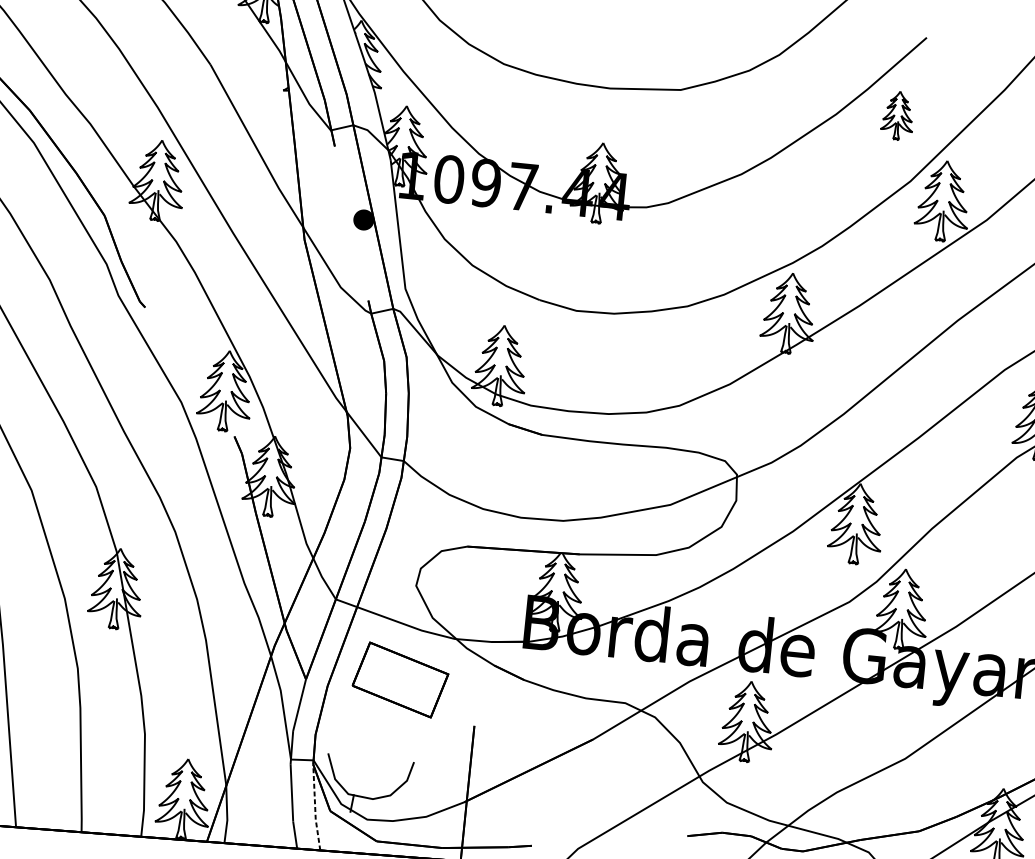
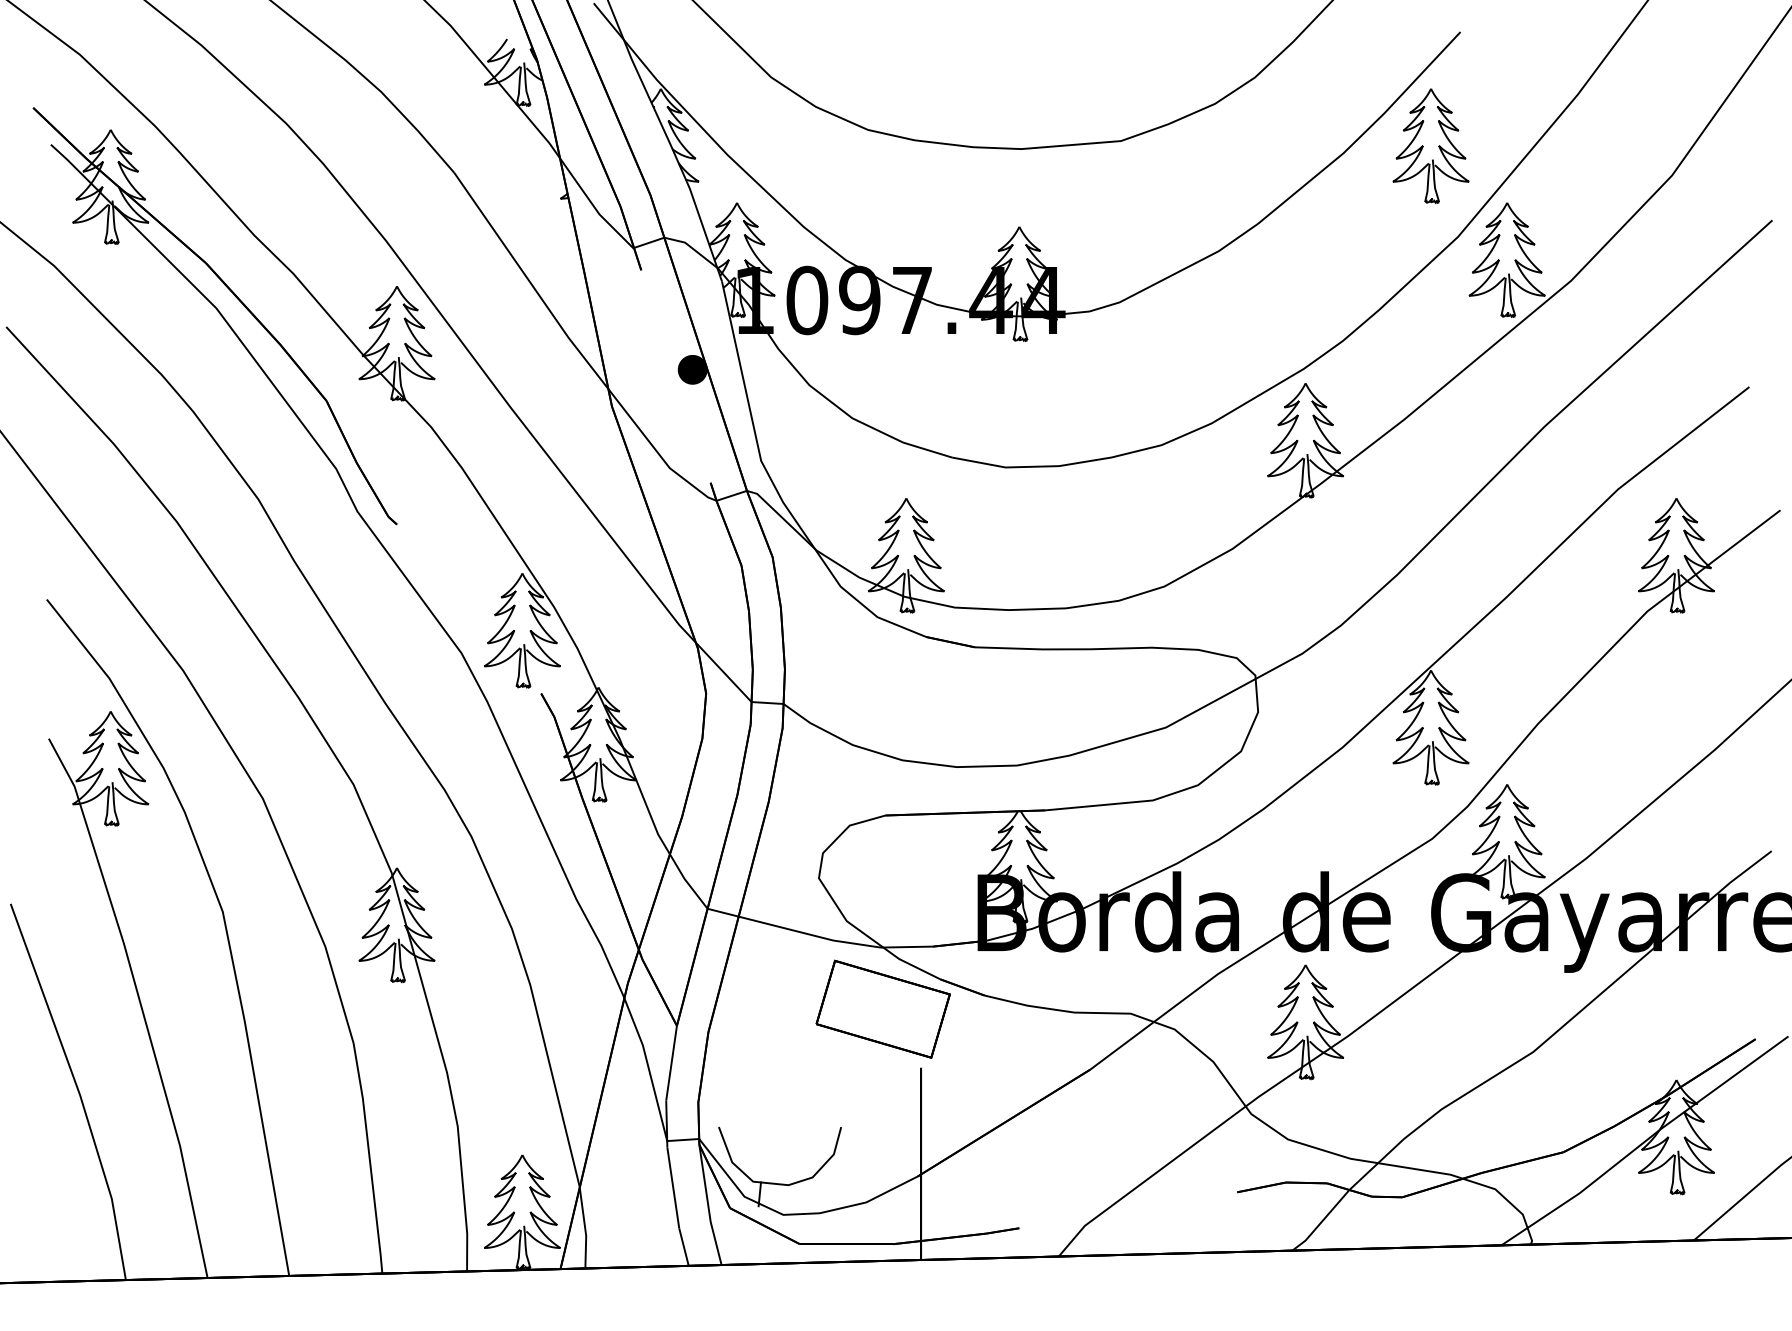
part: (897, 115) -> (1430, 145), size x1.67
part: (400, 679) -> (882, 1008), moved
line: (315, 808) -> (708, 1206), dashed -> solid

